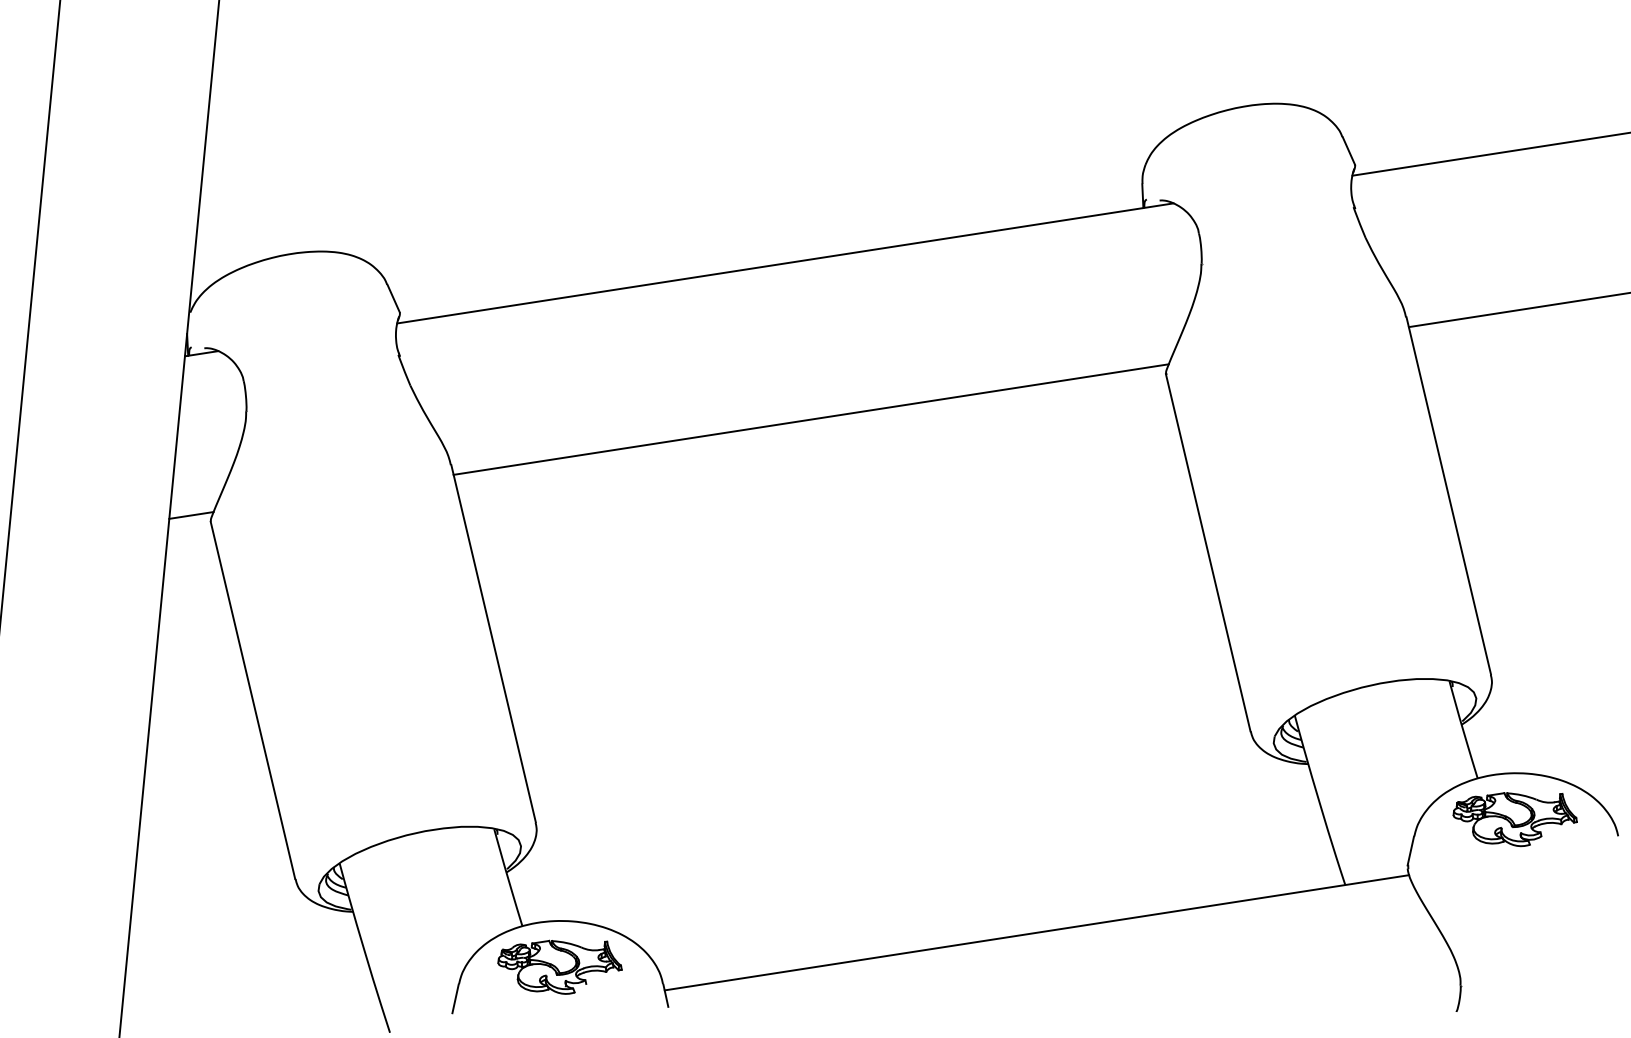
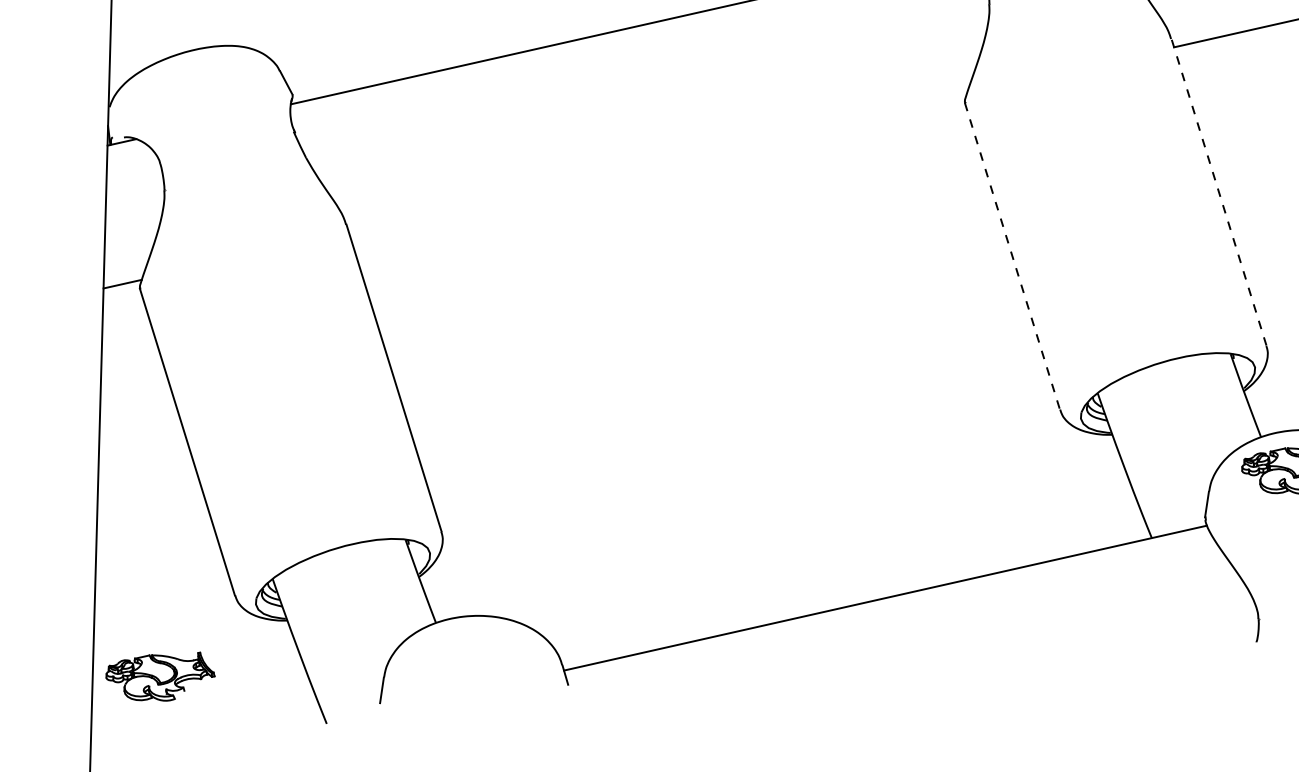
line: (810, 419) -> (657, 163), removed
line: (1448, 495) -> (1218, 191), solid -> dashed
line: (1208, 553) -> (1012, 256), solid -> dashed
part: (559, 966) -> (160, 677), moved

